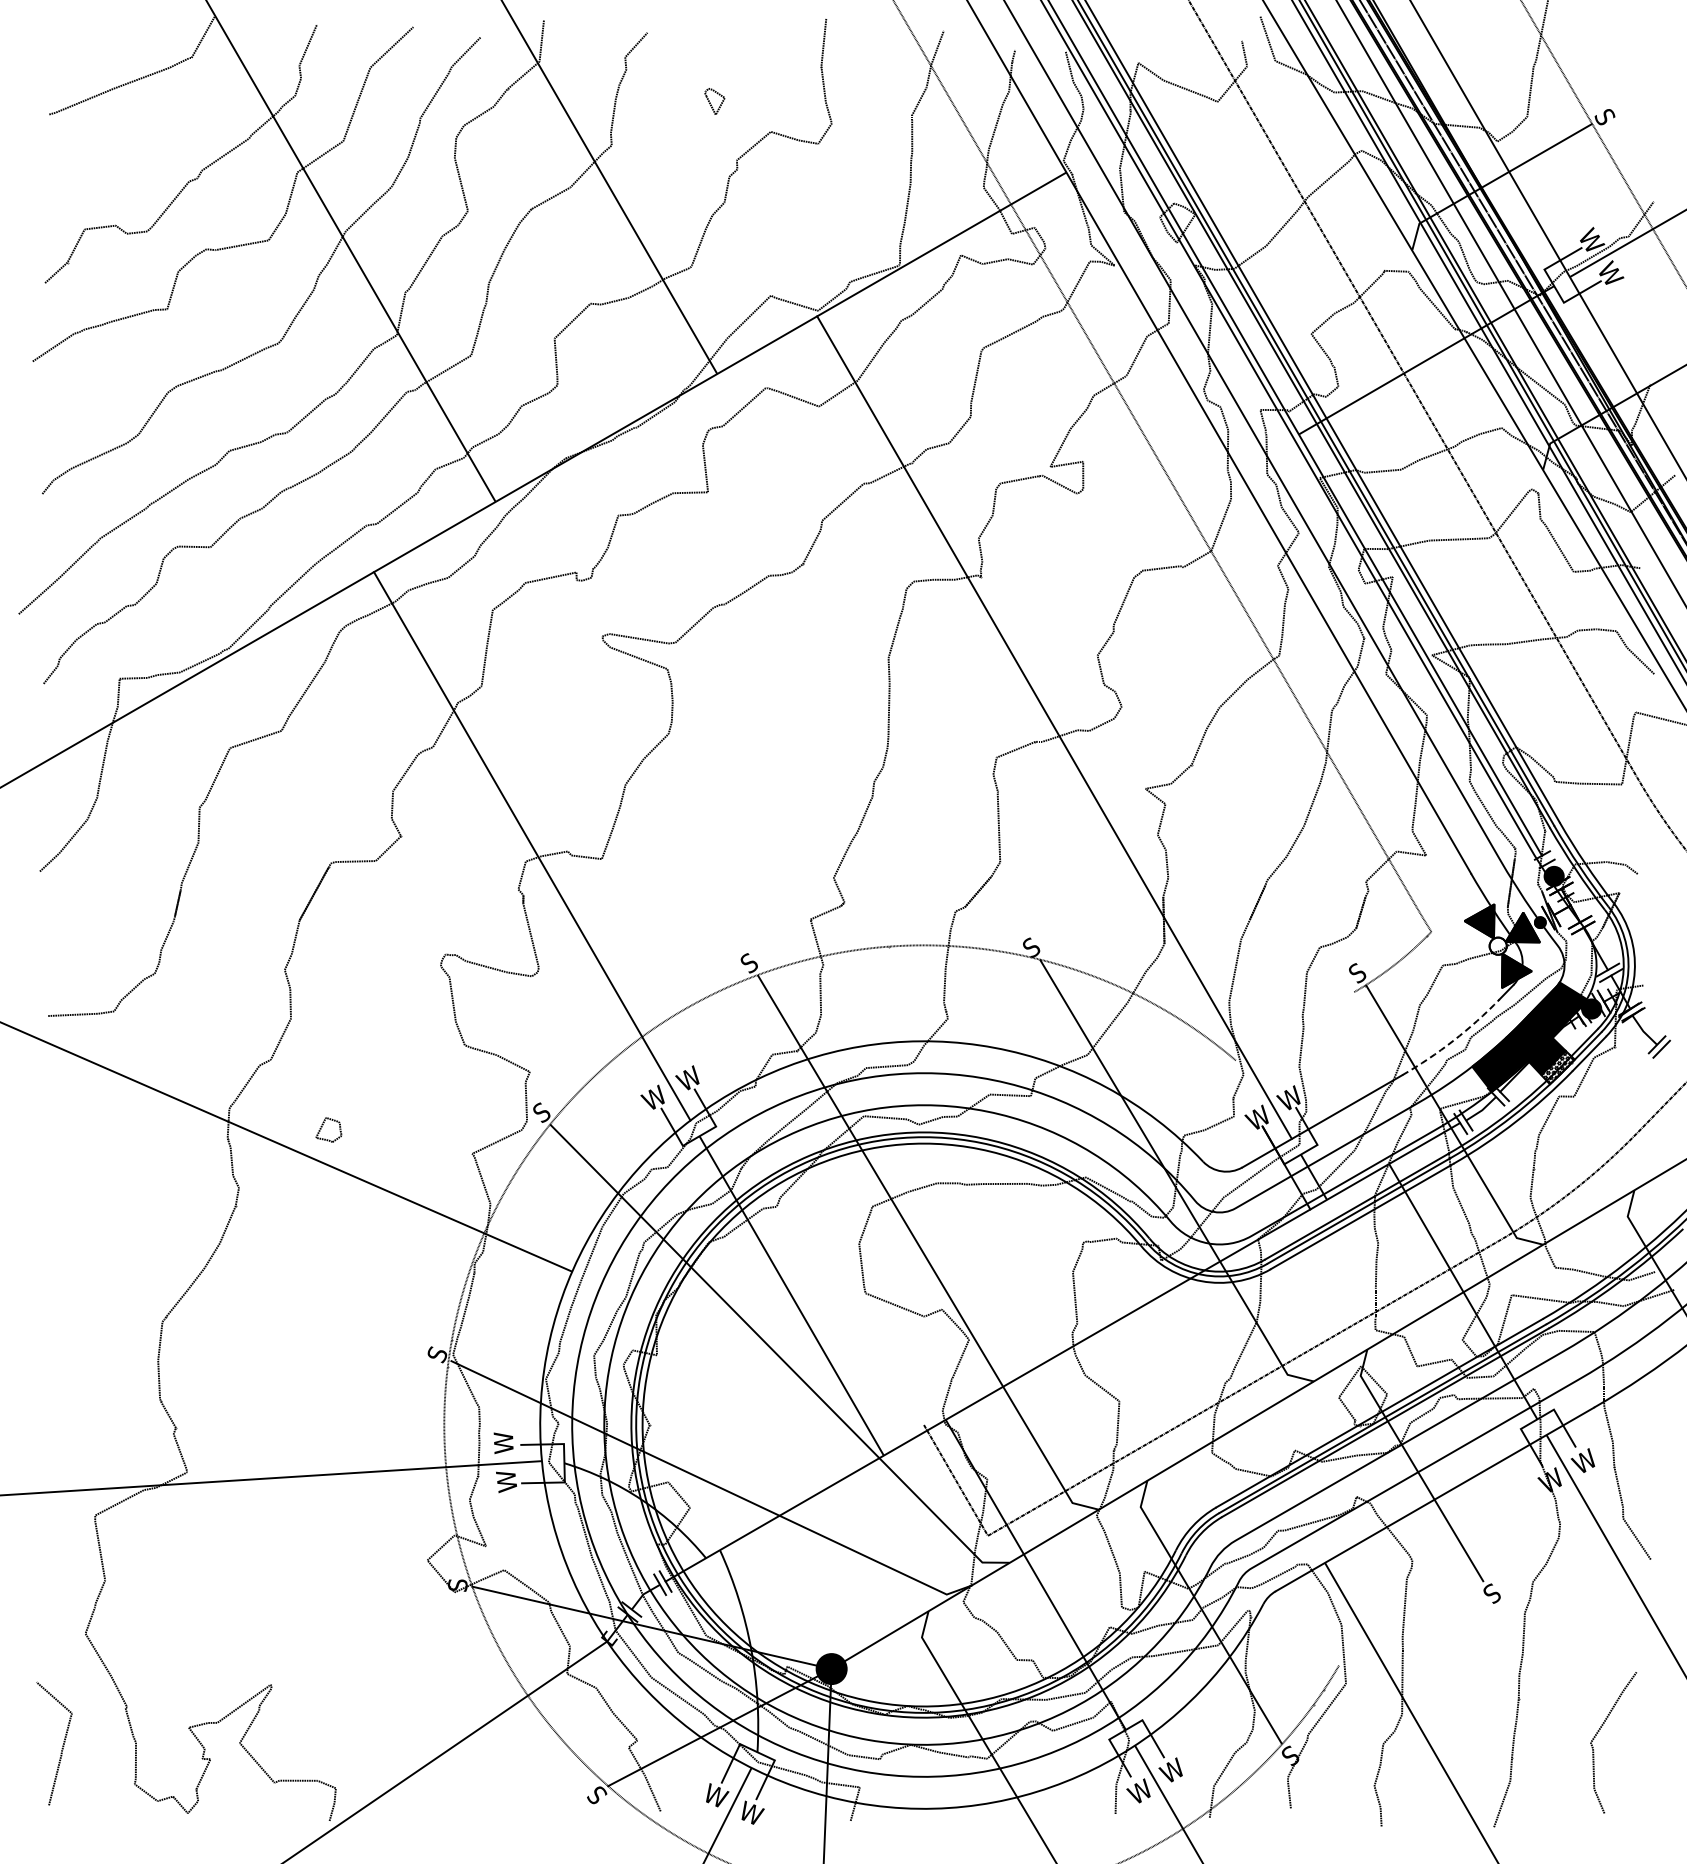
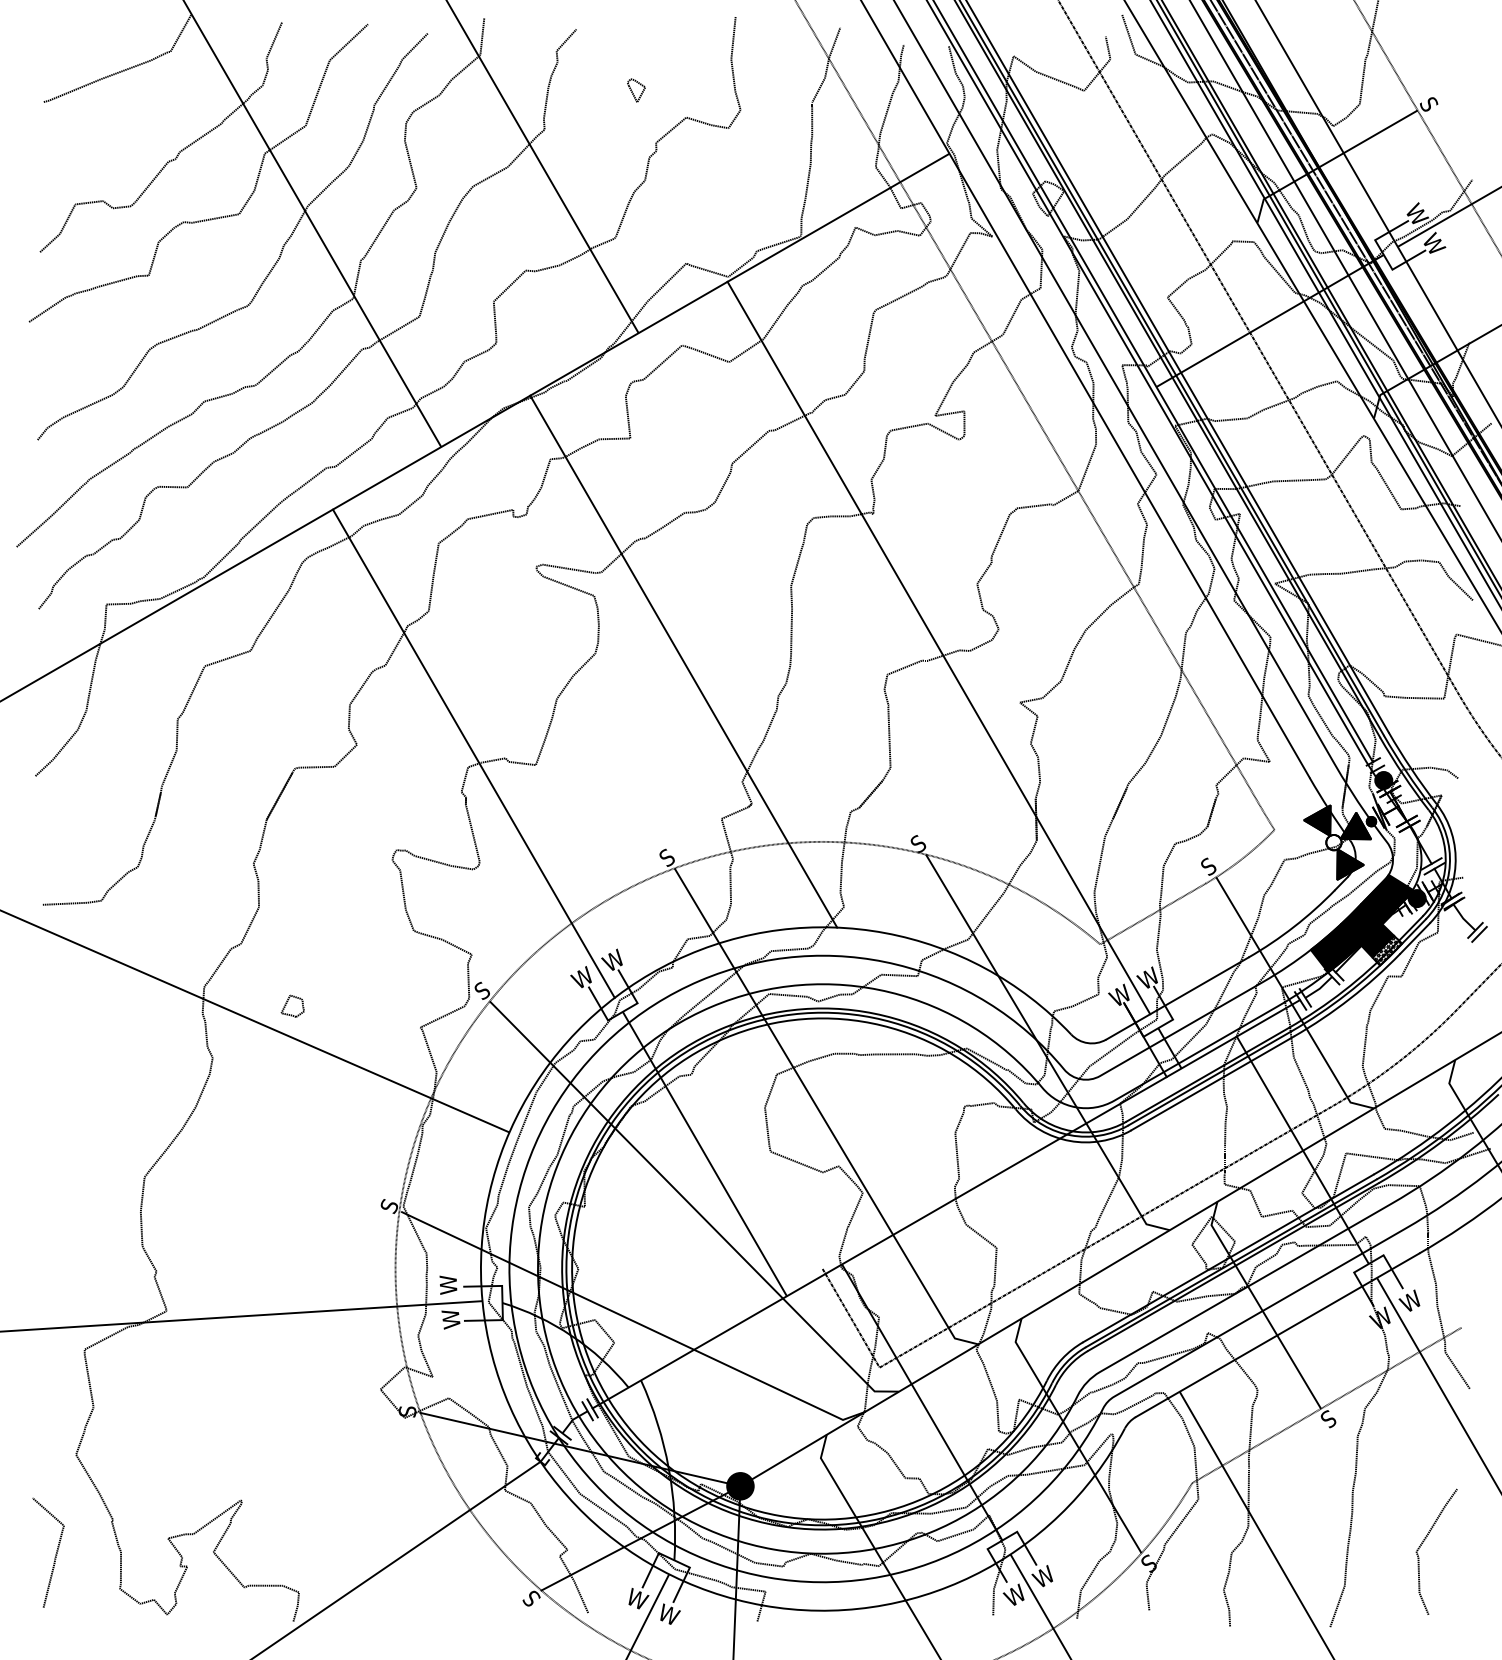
line: (767, 742) -> (683, 661), added
line: (1294, 1026) -> (1152, 914), added
arc: (1453, 1040) -> (1294, 926), dashed -> solid
line: (1490, 1577) -> (1327, 1404), added

